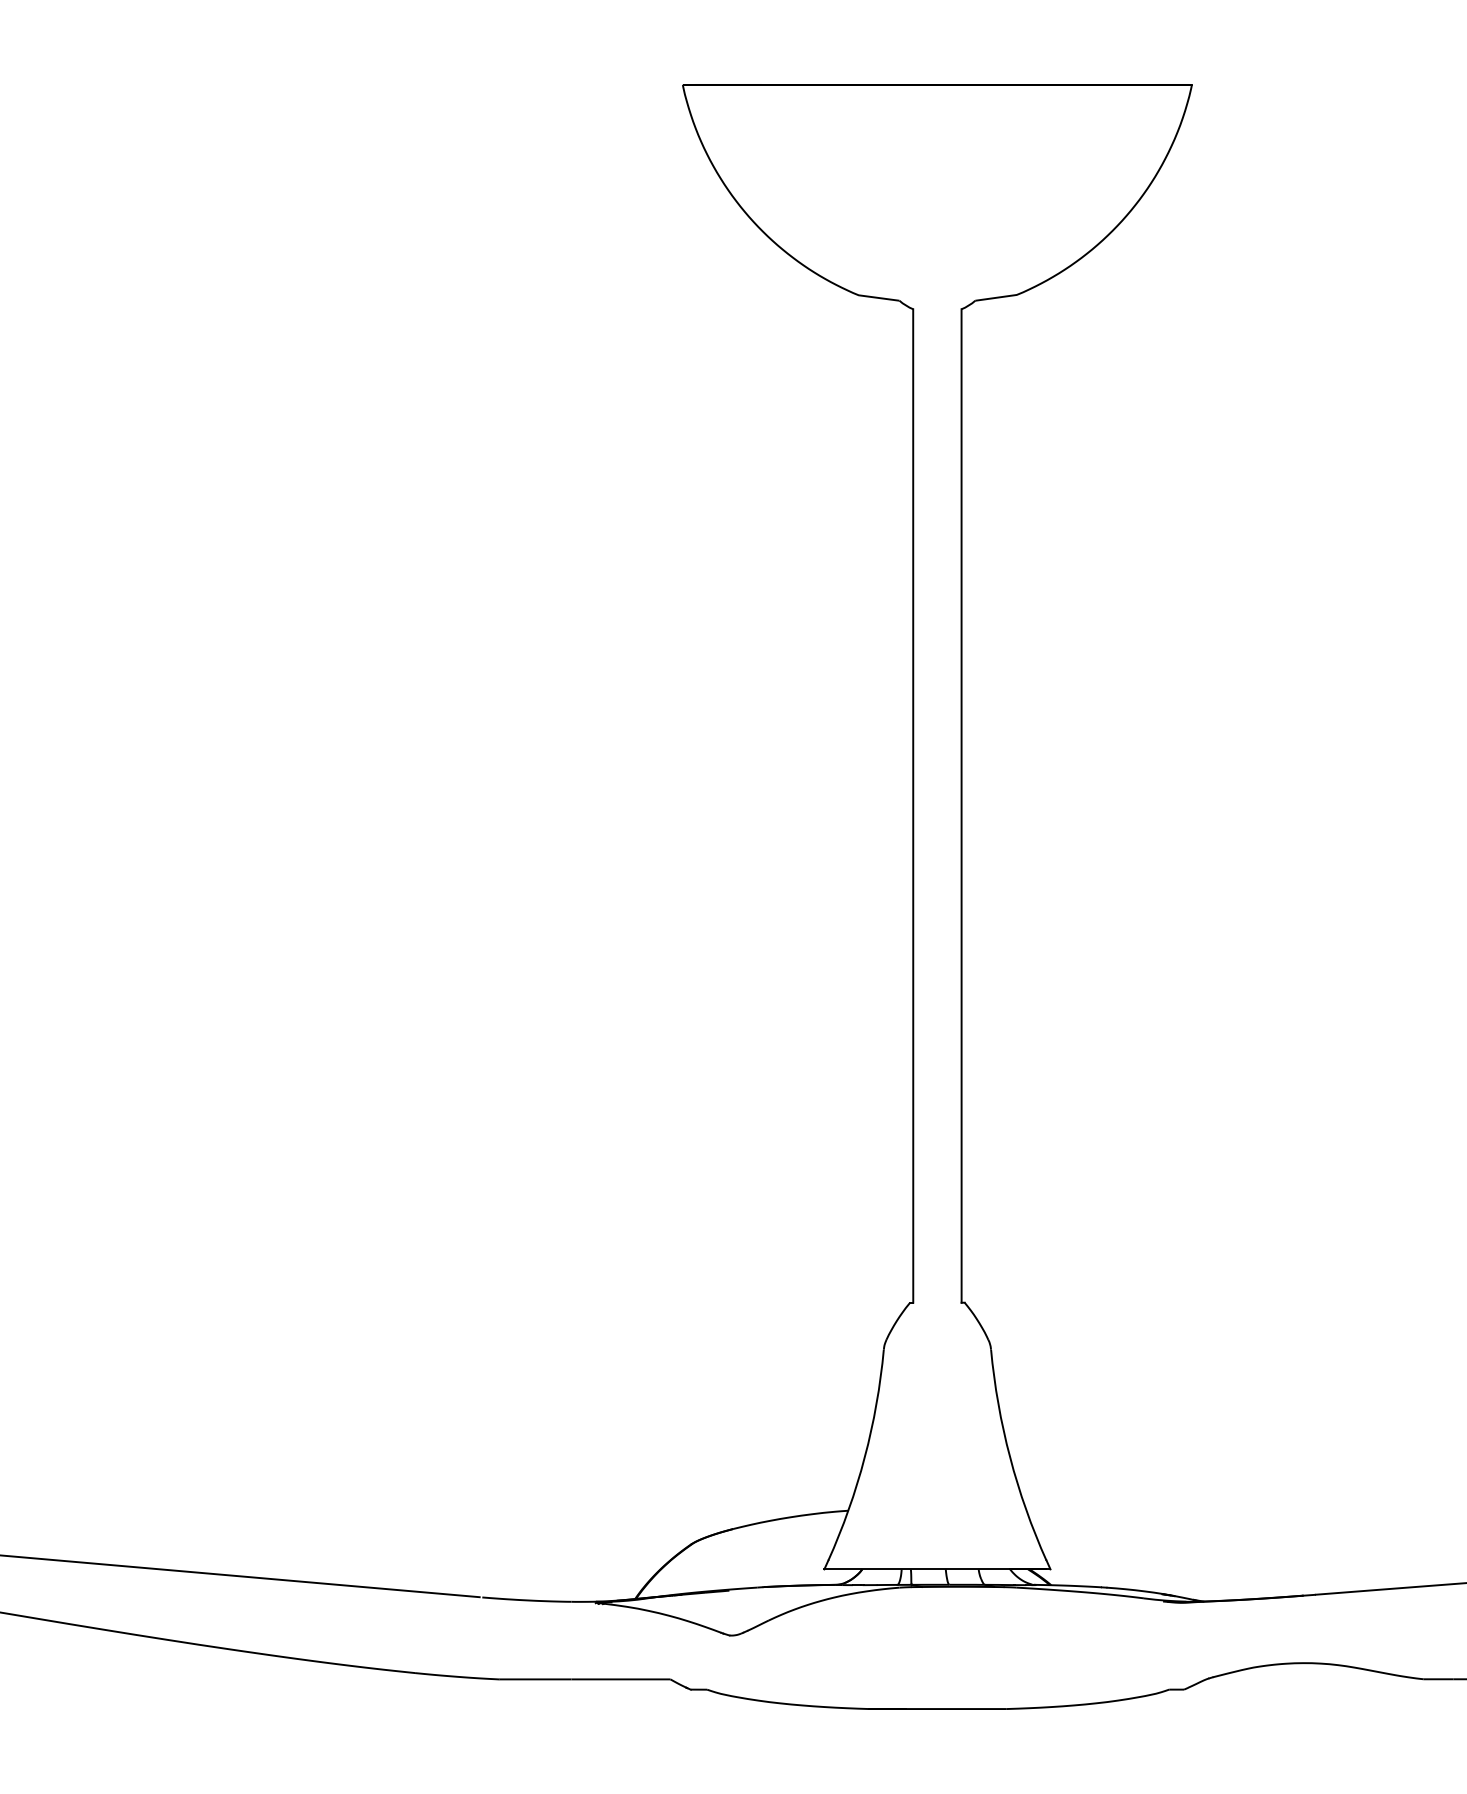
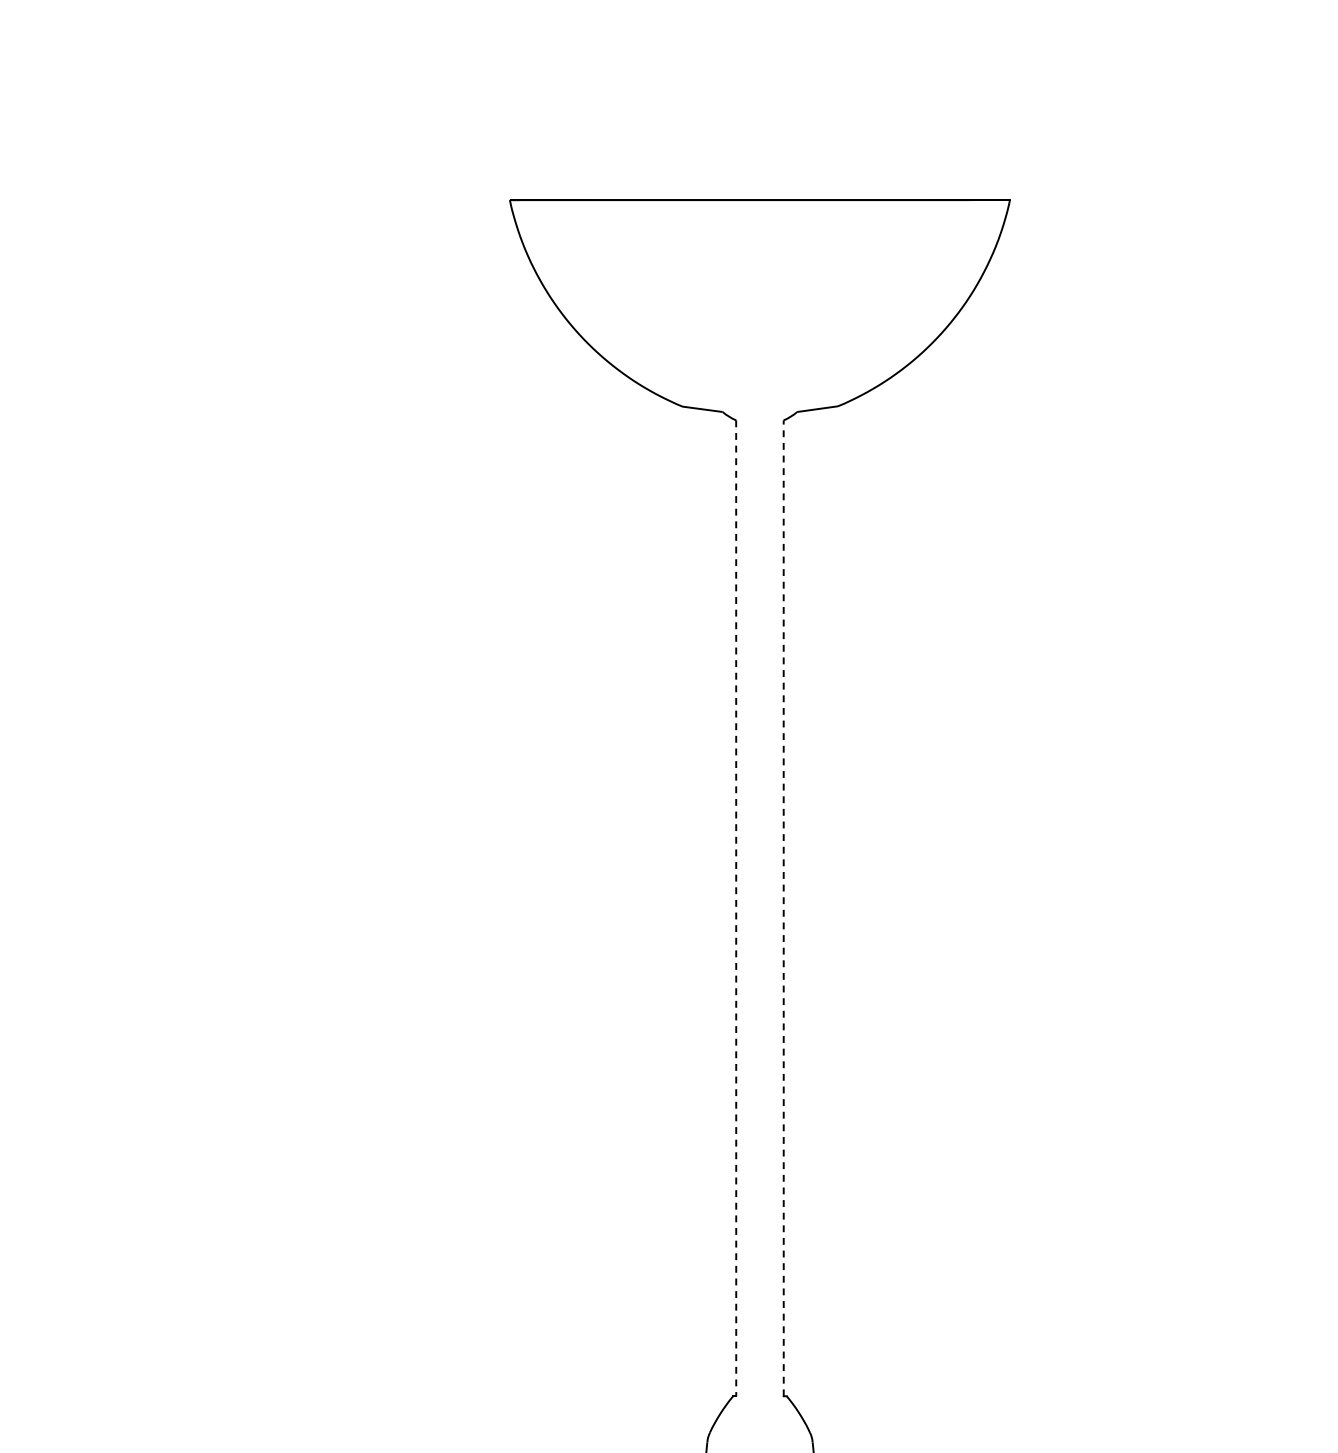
line: (913, 806) -> (736, 908), solid -> dashed
line: (961, 806) -> (783, 908), solid -> dashed

